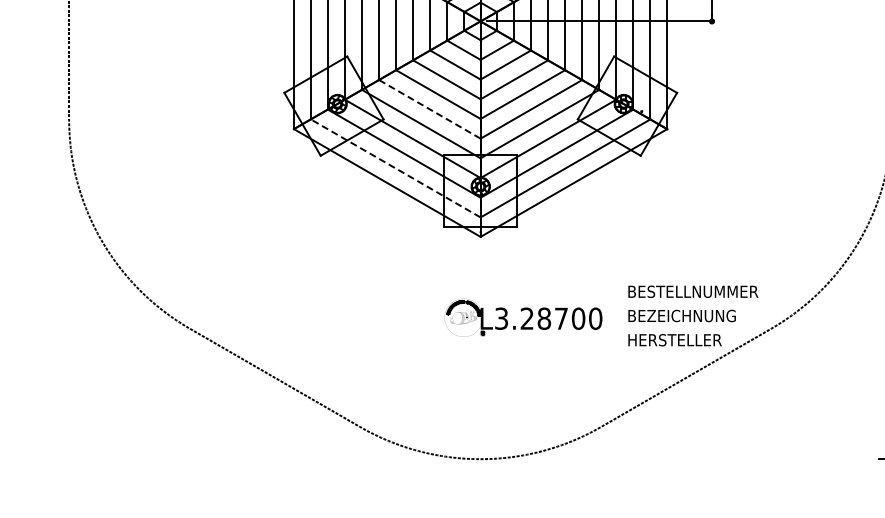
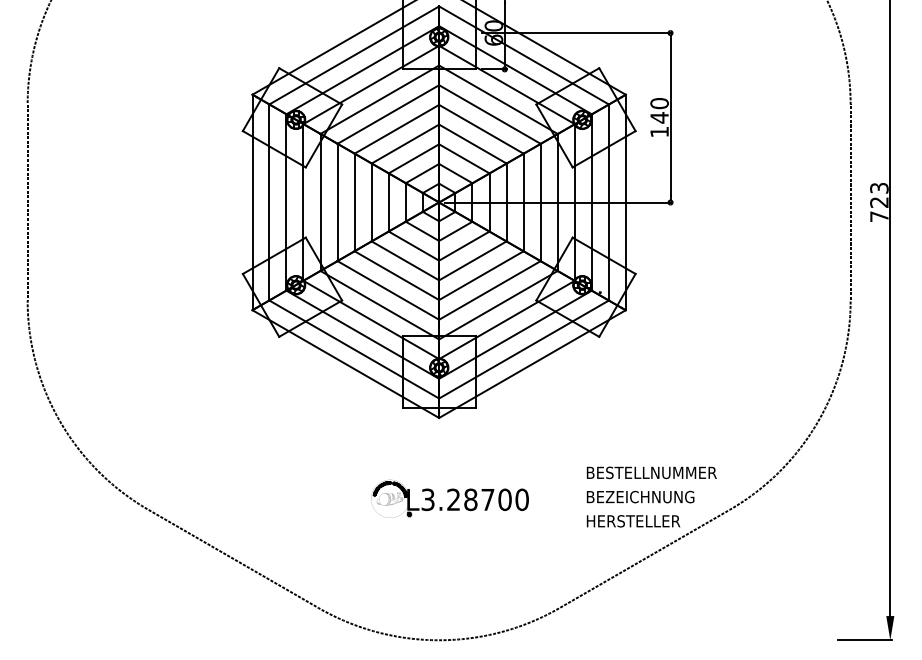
line: (429, 109) -> (388, 290), dashed -> solid
line: (395, 168) -> (354, 349), dashed -> solid
part: (522, 317) -> (449, 498), moved

